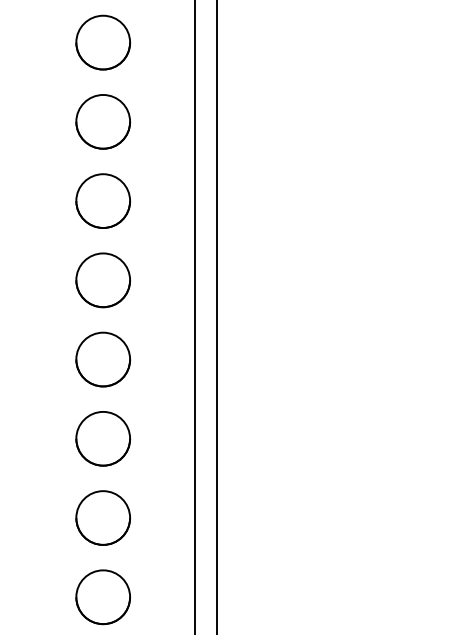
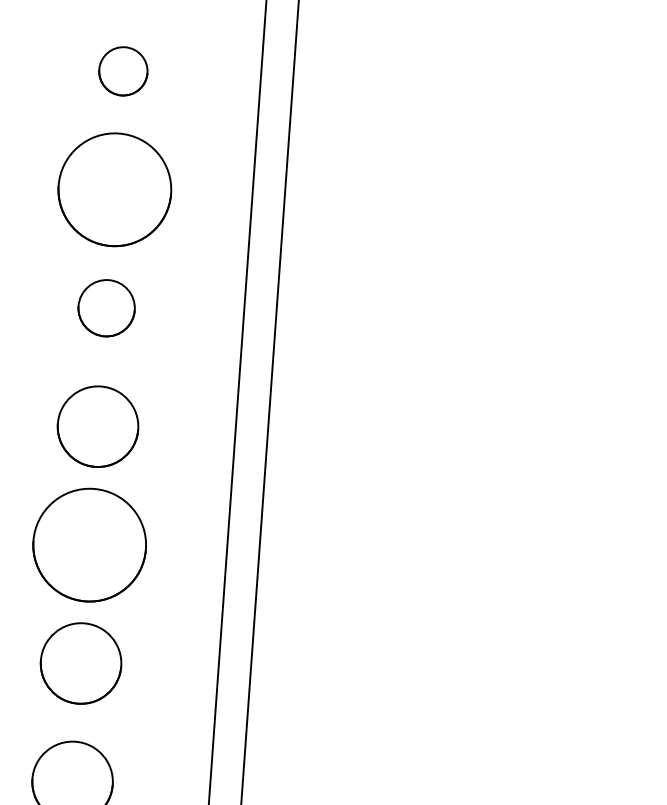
part: (102, 42) -> (122, 71), size x0.6
part: (103, 121) -> (115, 189), size x1.4
part: (103, 200) -> (107, 307), size x0.7
part: (102, 359) -> (88, 544), size x1.4

